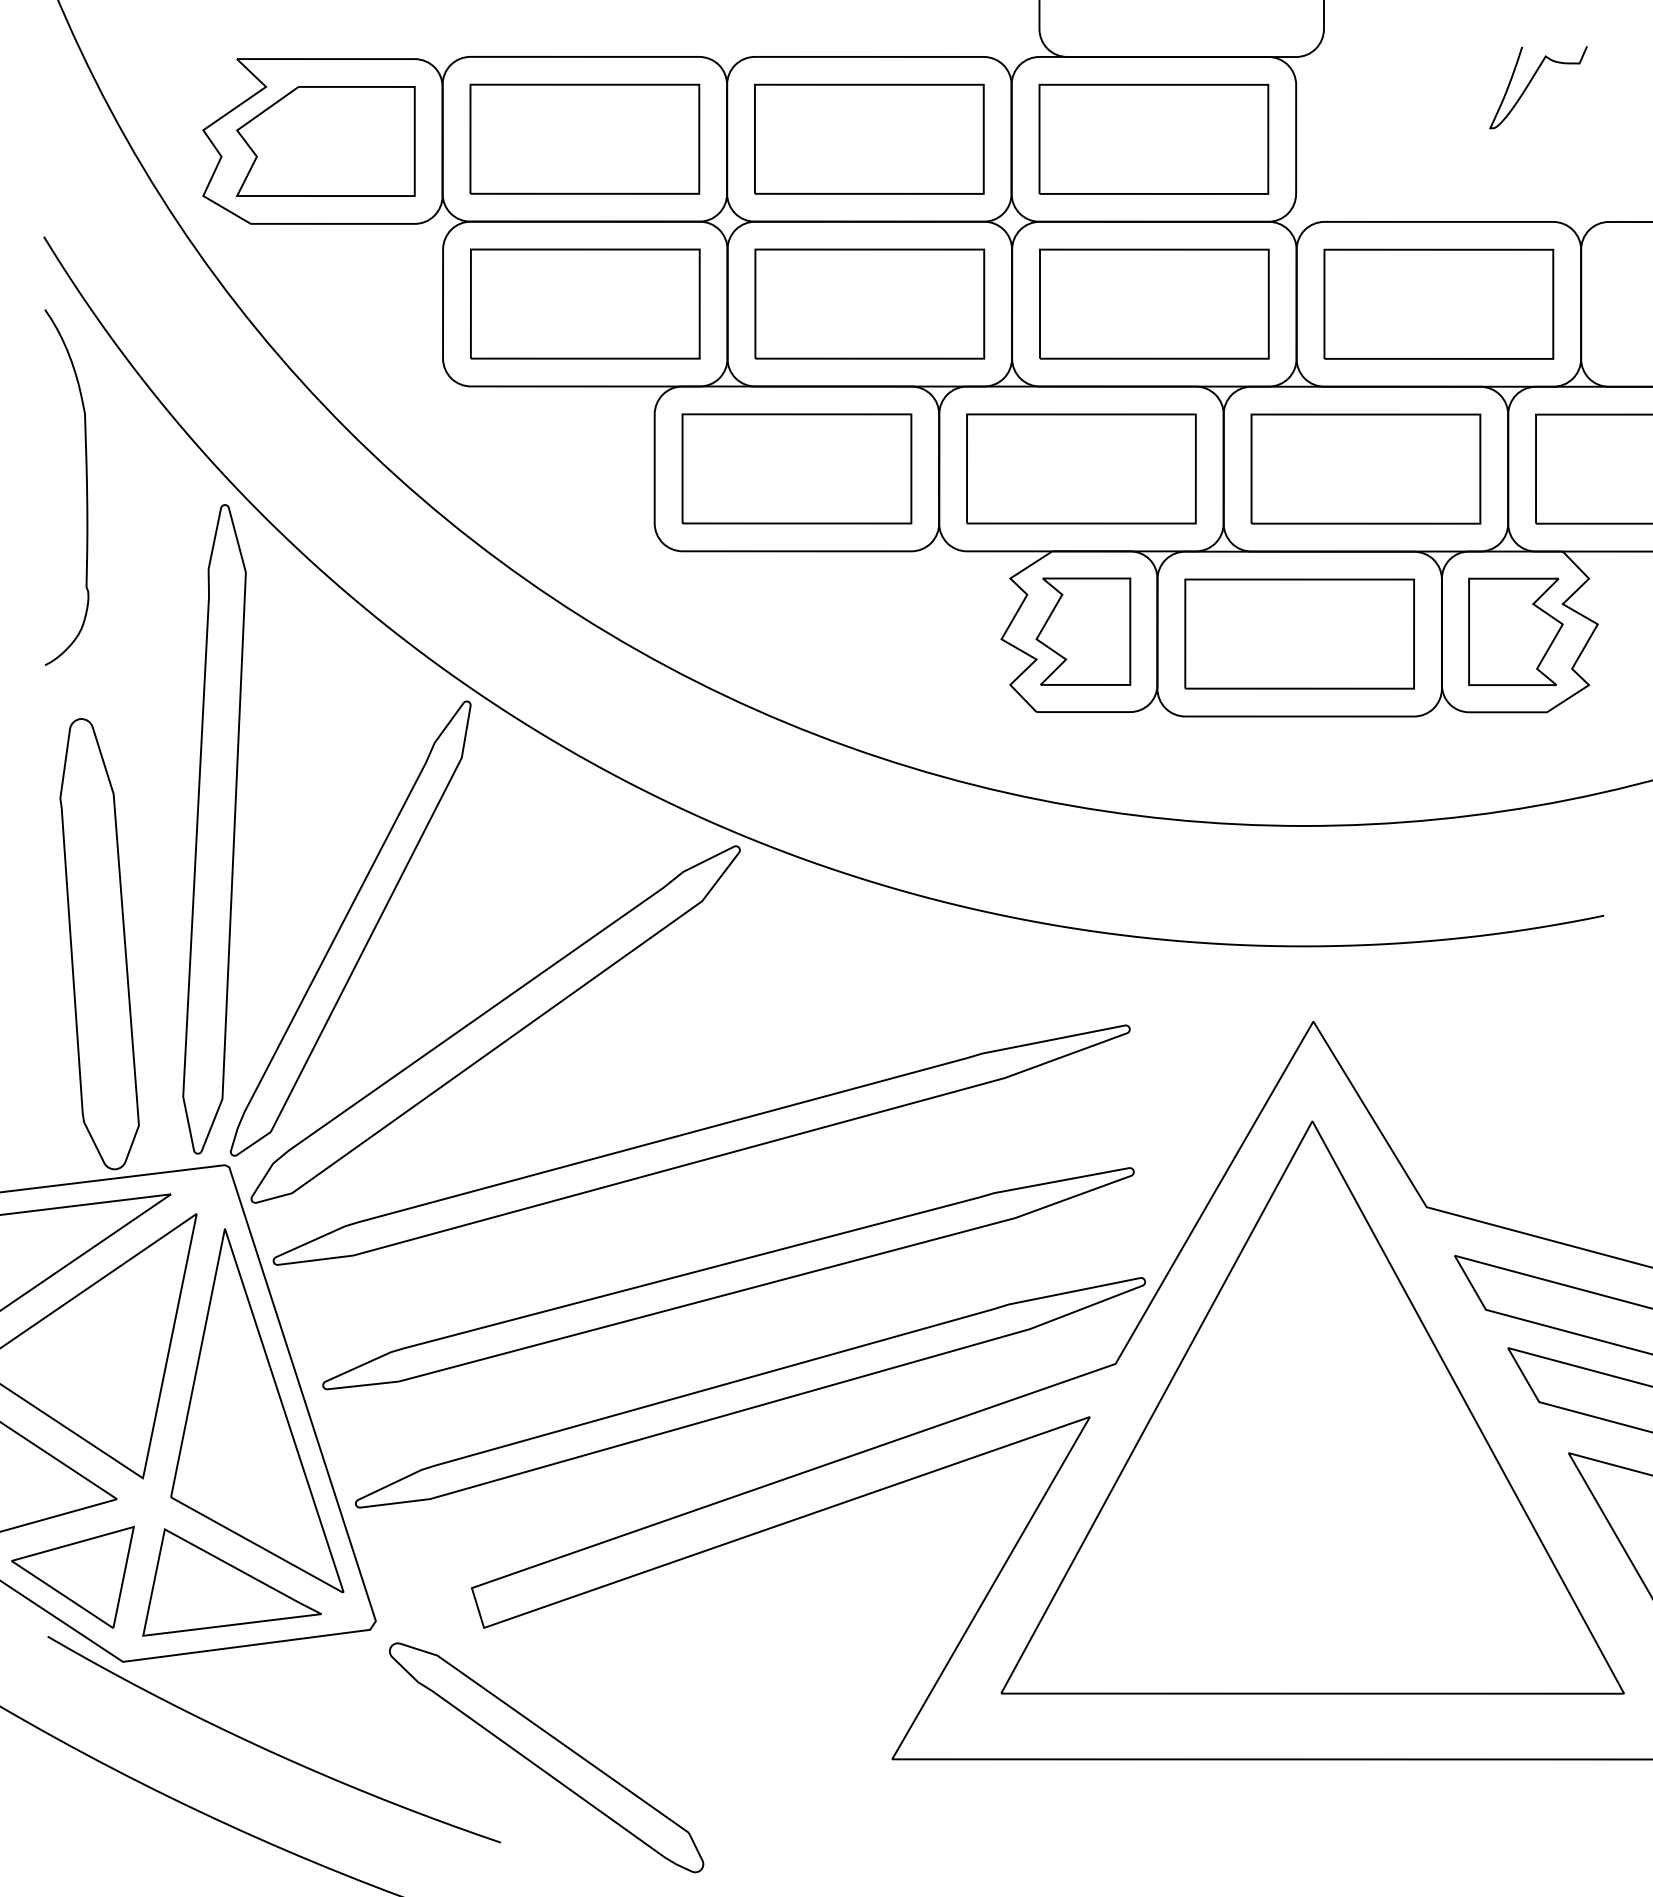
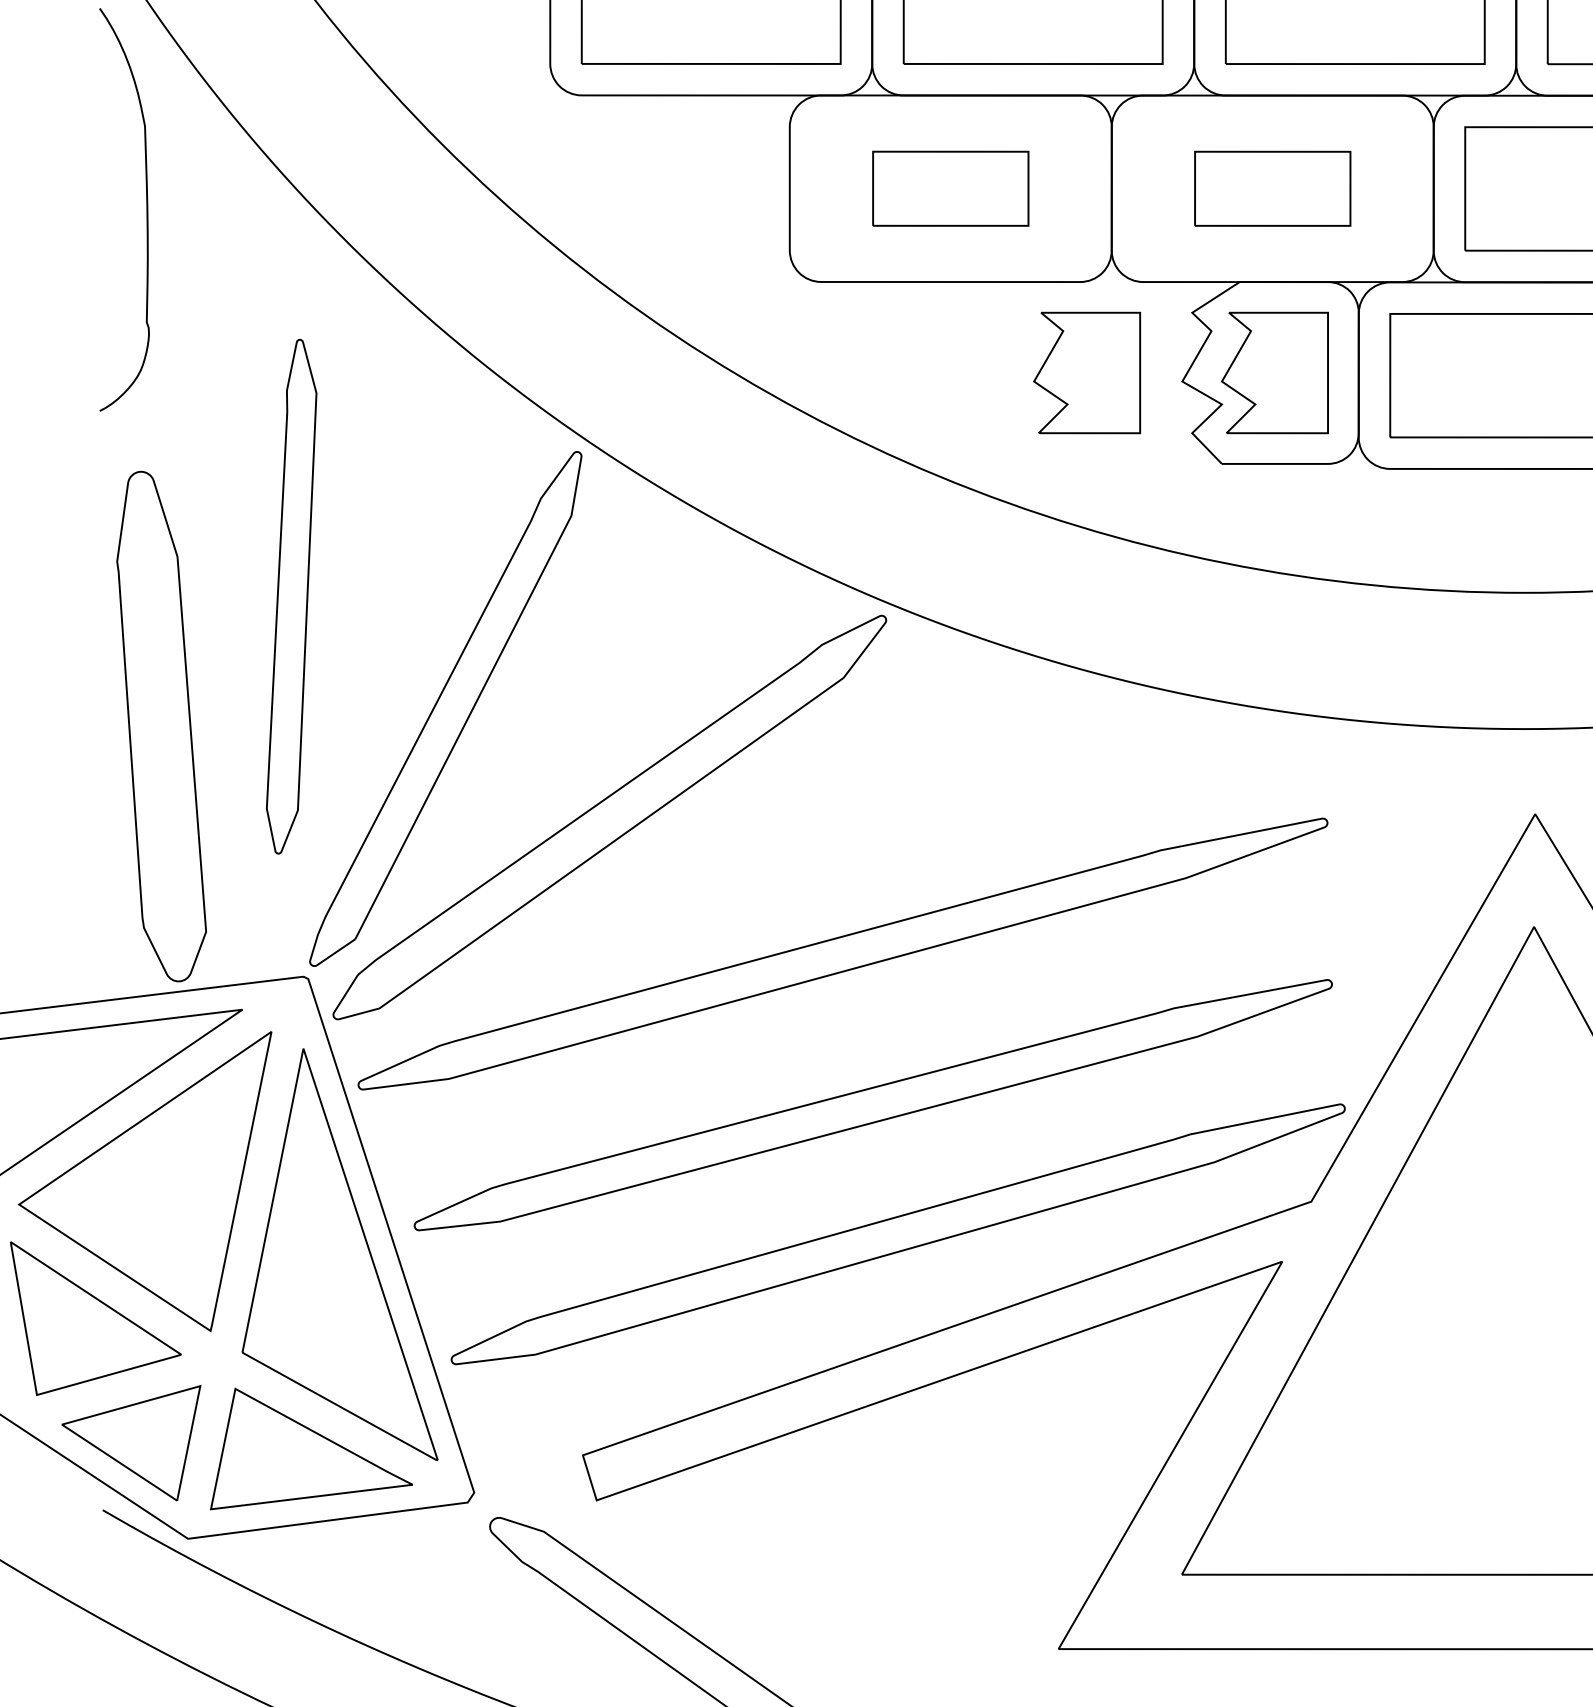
part: (796, 468) -> (950, 188), size x0.6
part: (1081, 468) -> (1272, 188), size x0.6
part: (917, 631) -> (1087, 372), added
part: (214, 829) -> (291, 596), size x0.7

